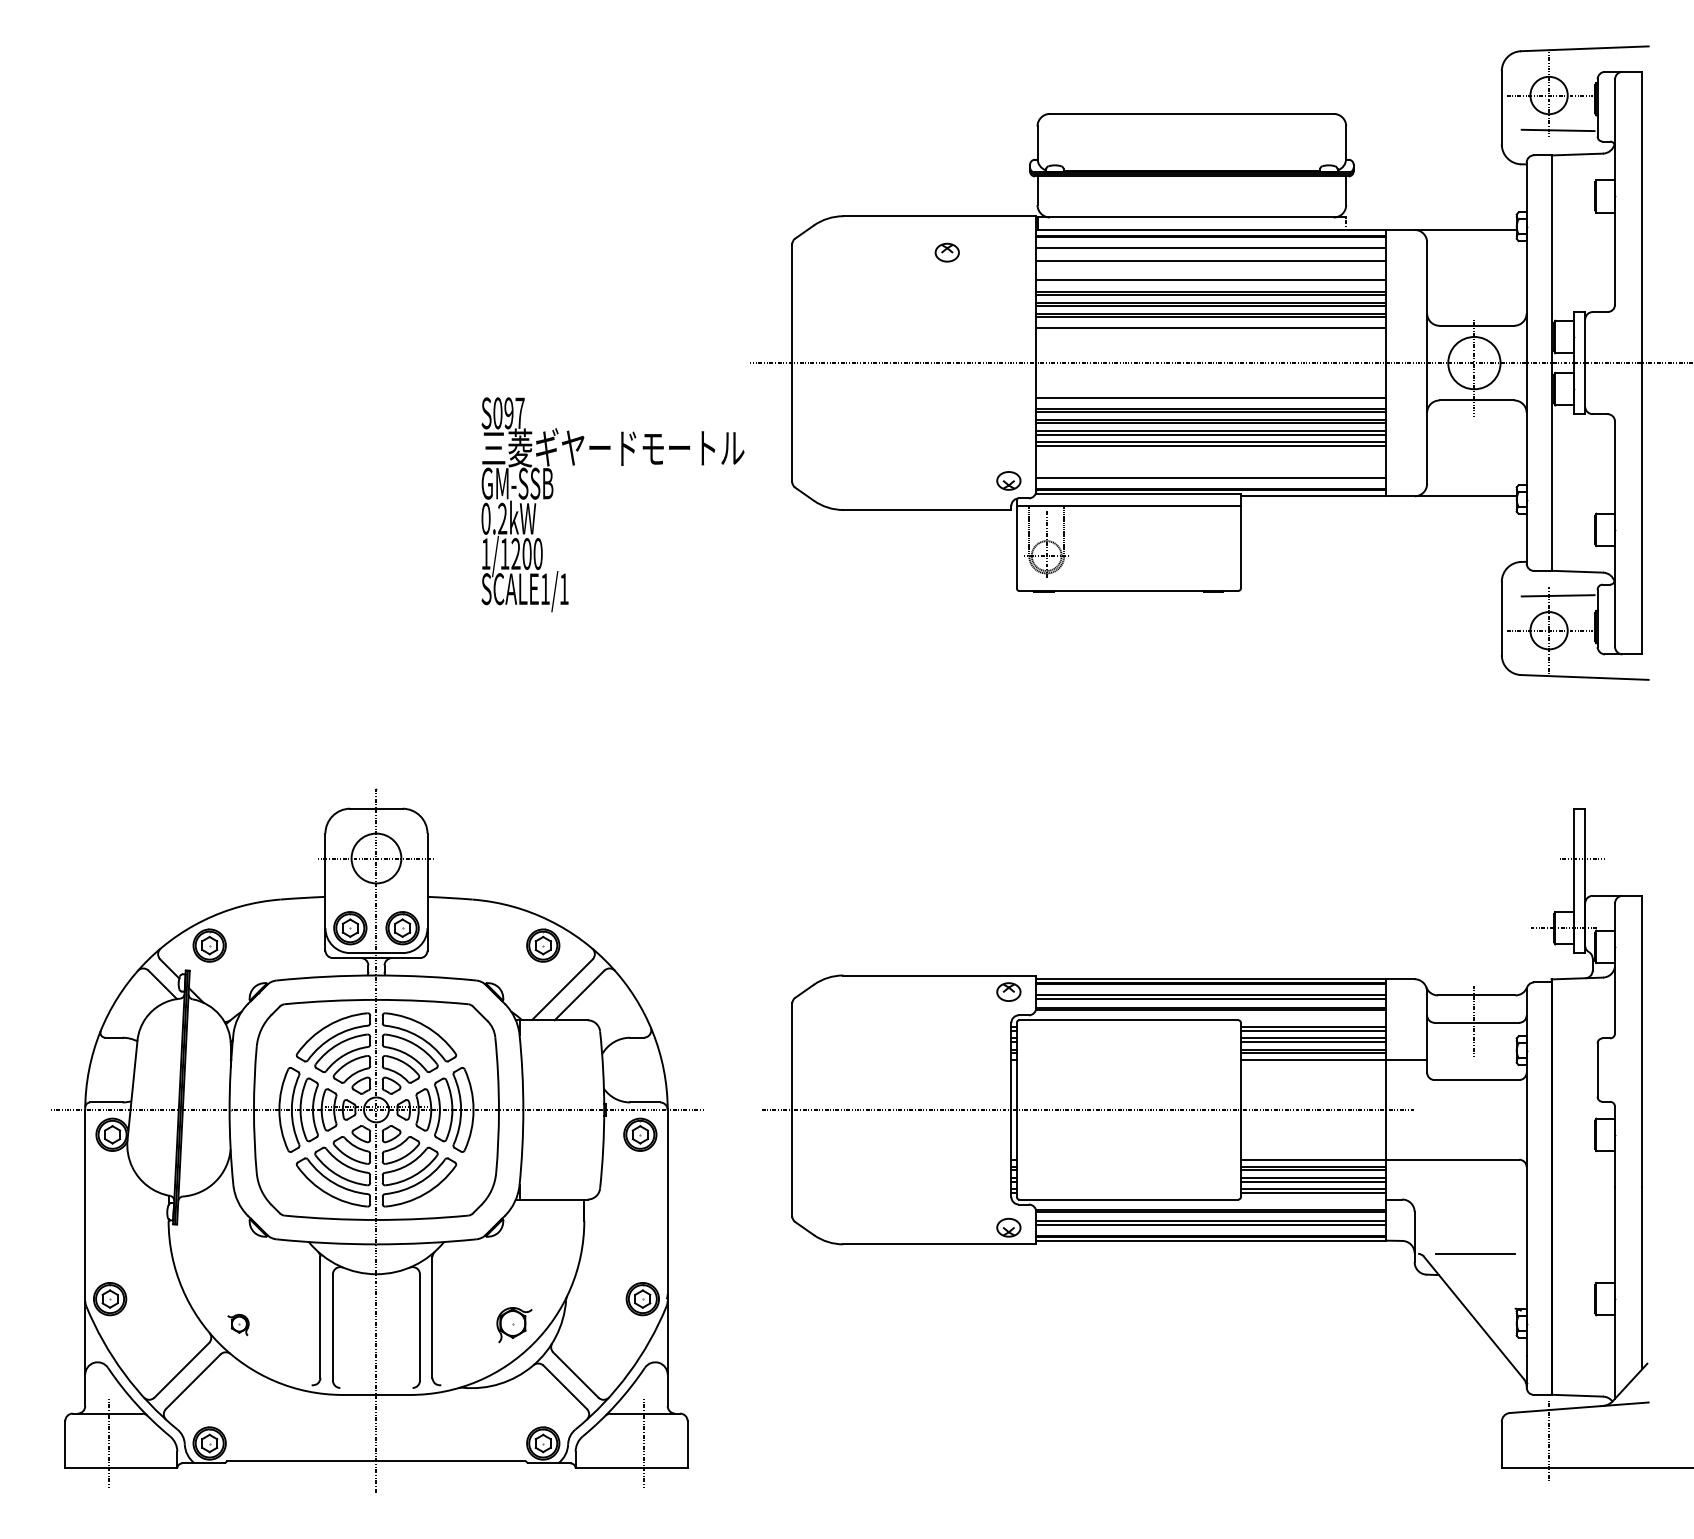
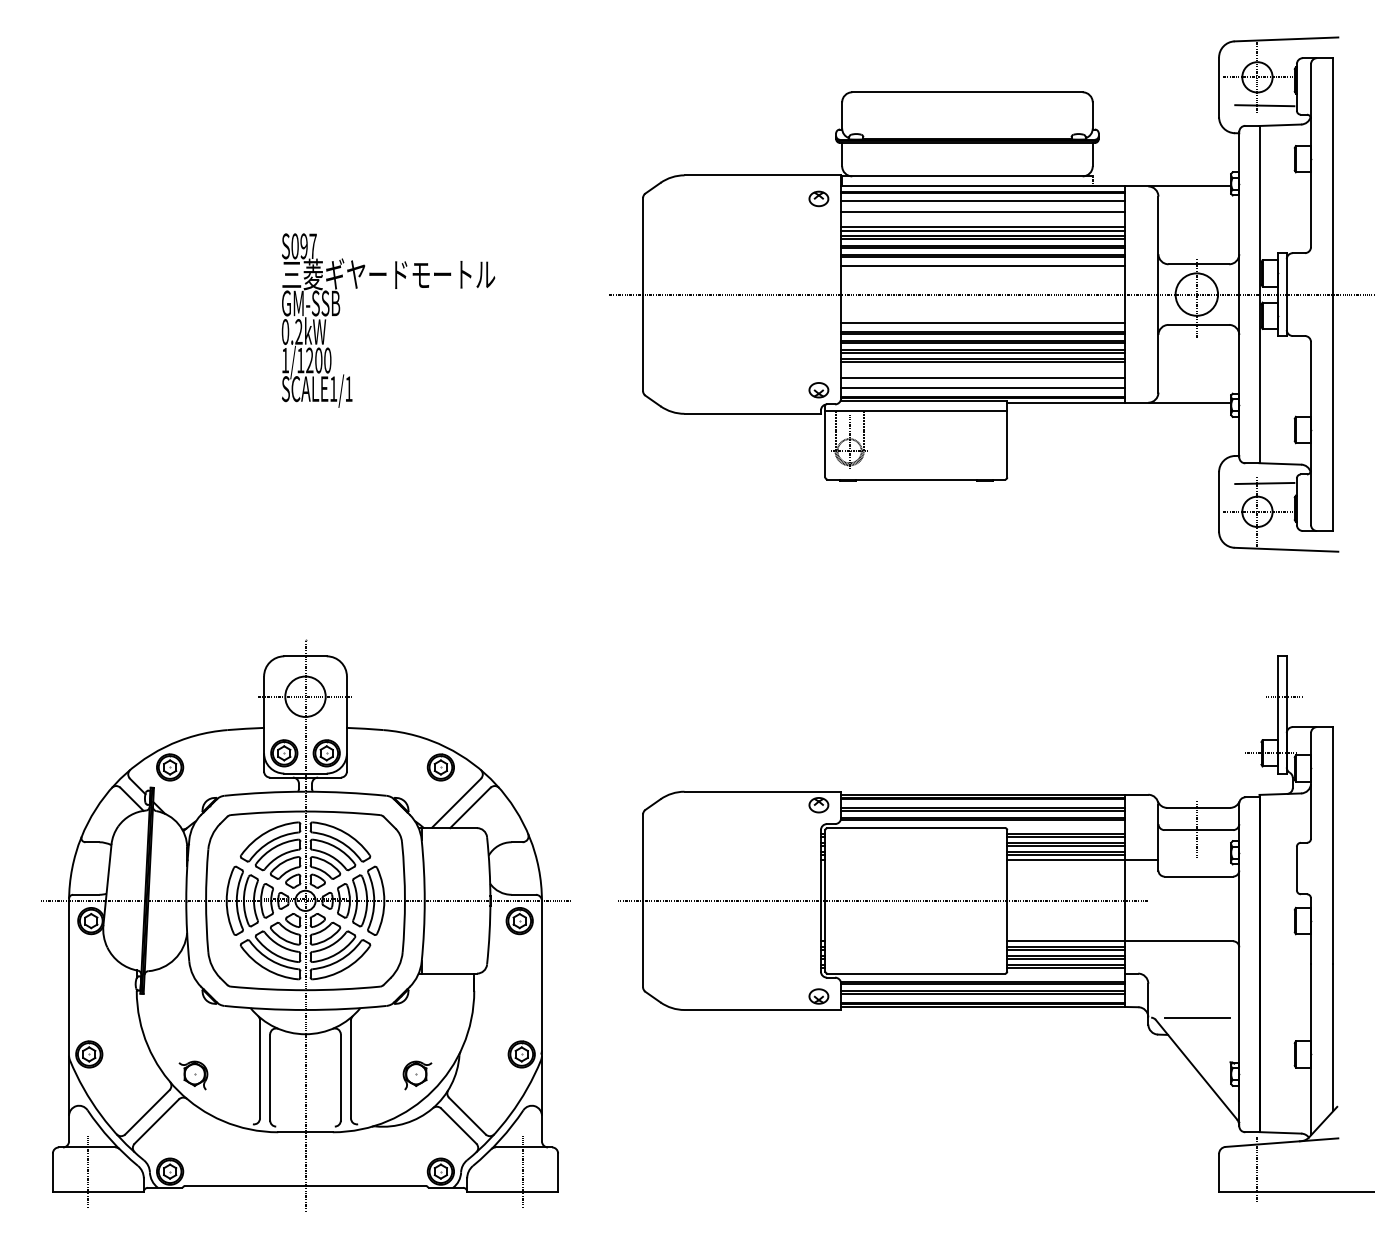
part: (946, 252) -> (818, 198), moved
line: (1211, 284) -> (983, 230), added
line: (1211, 465) -> (983, 377), added
text: (612, 504) -> (388, 320), moved
part: (238, 1325) -> (193, 1075), size x1.67

